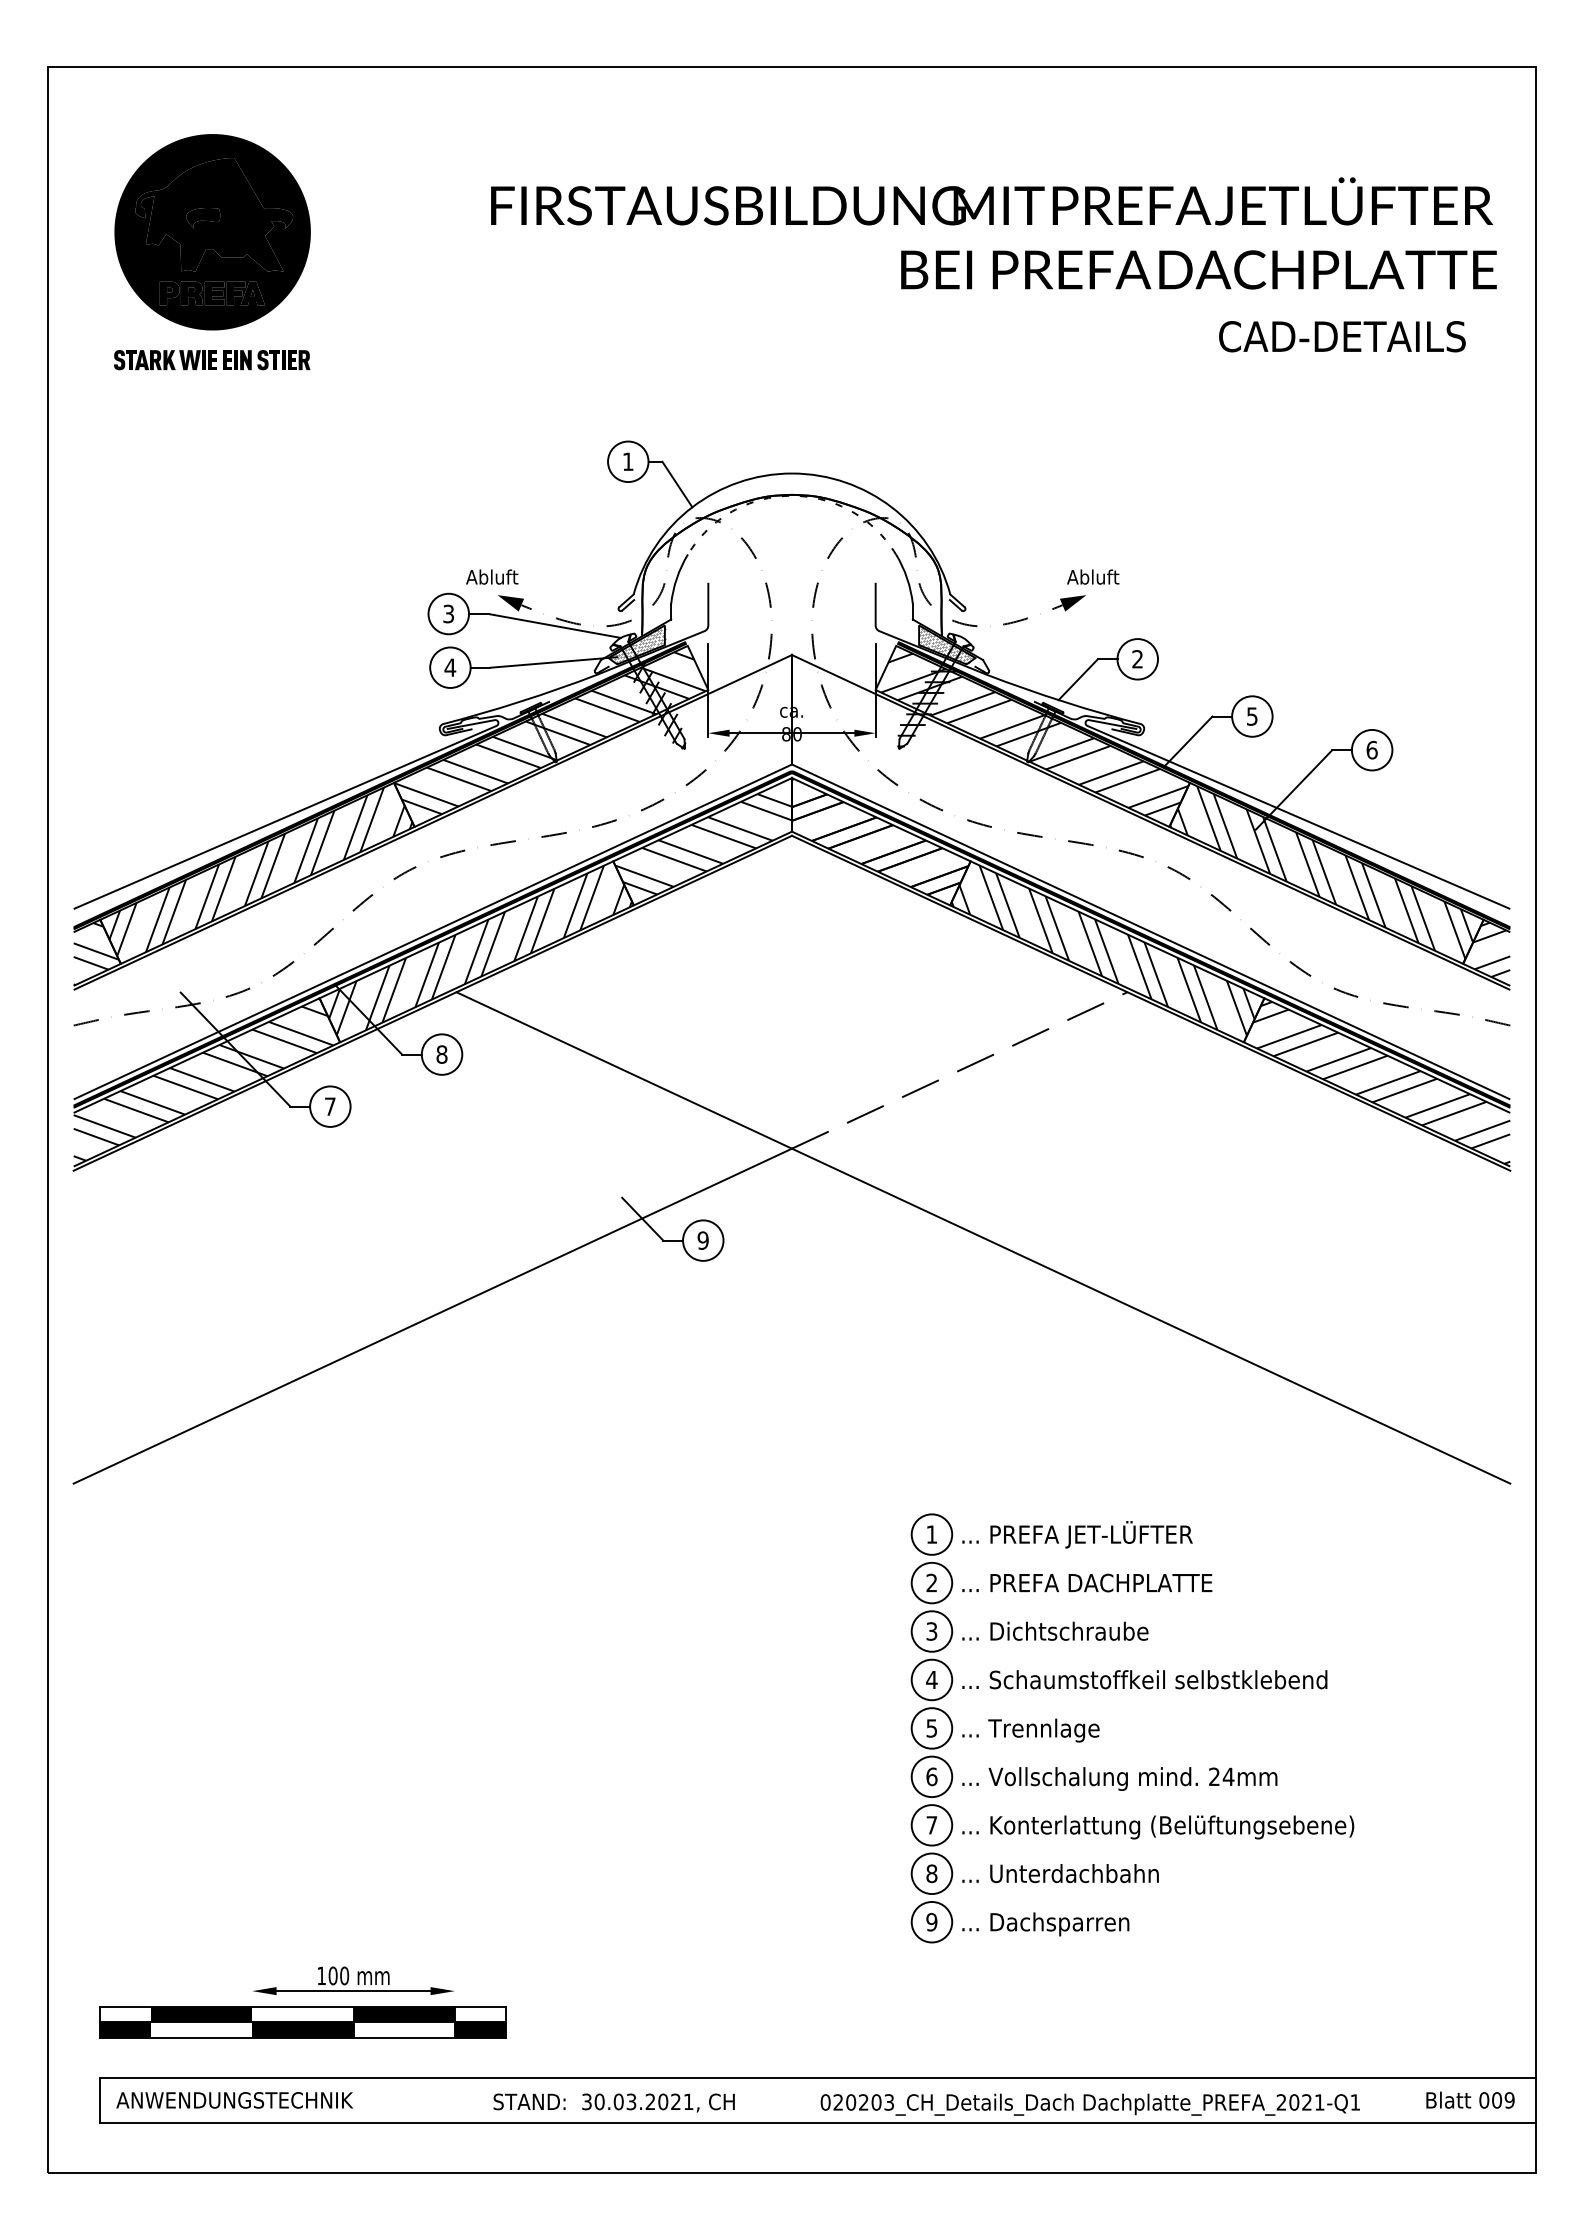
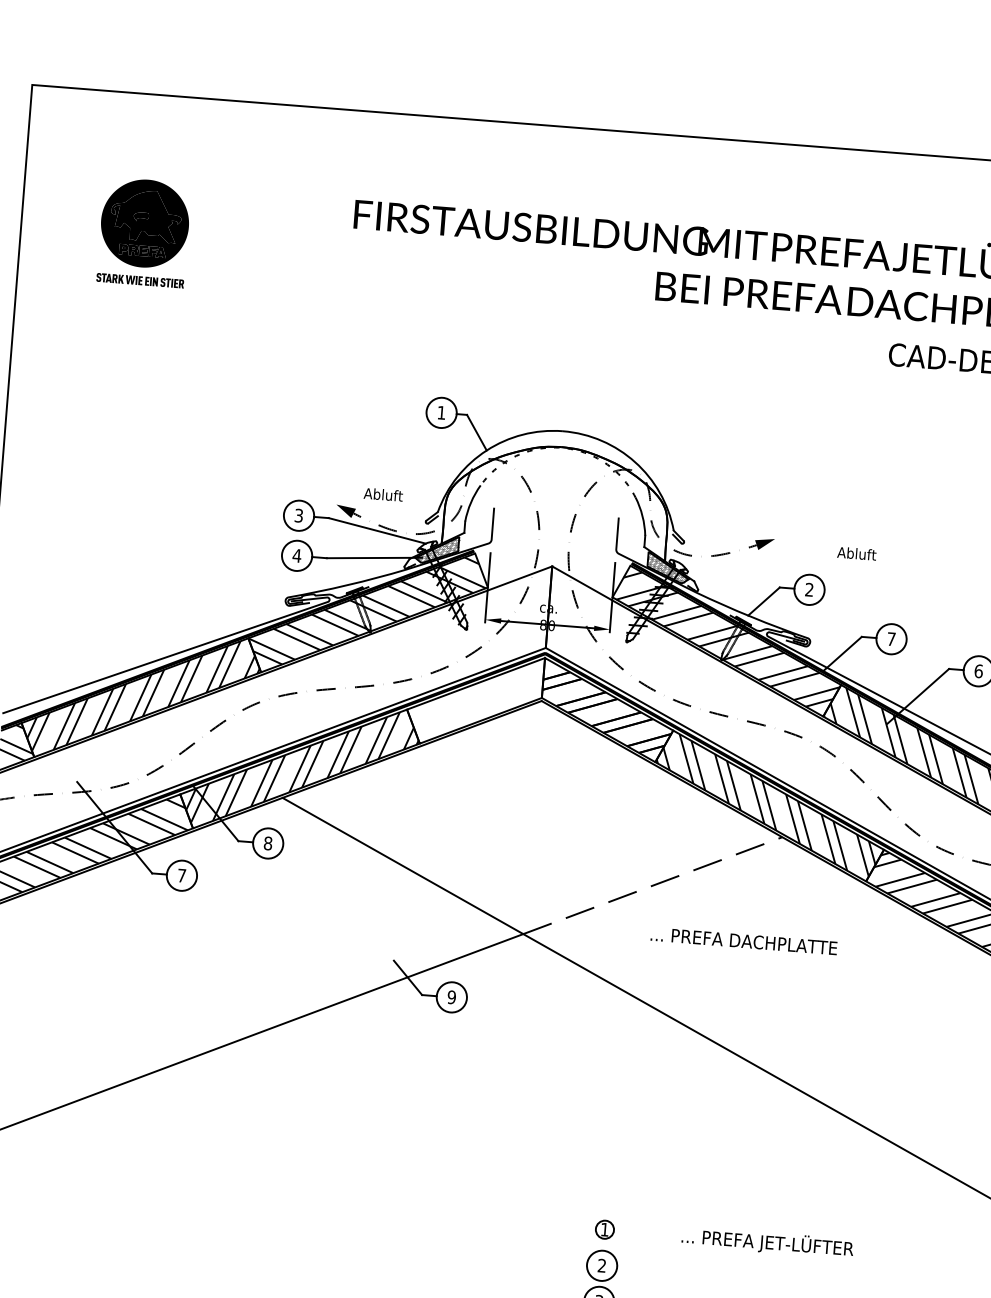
part: (212, 252) -> (144, 232), size x0.6
text: (492, 576) -> (383, 494), moved
text: (1093, 576) -> (857, 553), moved
text: (1252, 716) -> (891, 639), 5 -> 7
hatch: (703, 836) -> (475, 696), removed
circle: (931, 1534) -> (604, 1229), size x0.6
text: (1077, 1534) -> (767, 1242), moved
text: (1087, 1582) -> (744, 940), moved

